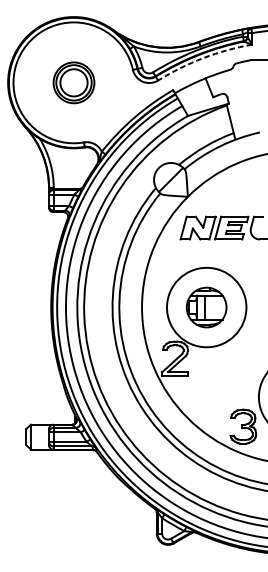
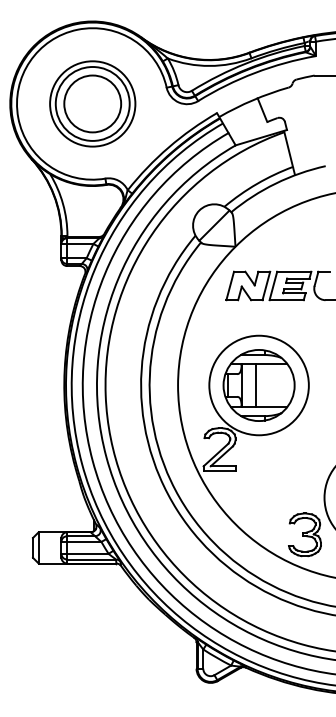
arc: (203, 58) -> (254, 73), dashed -> solid
part: (73, 82) -> (92, 103), size x1.67
part: (206, 307) -> (258, 385), size x1.43

